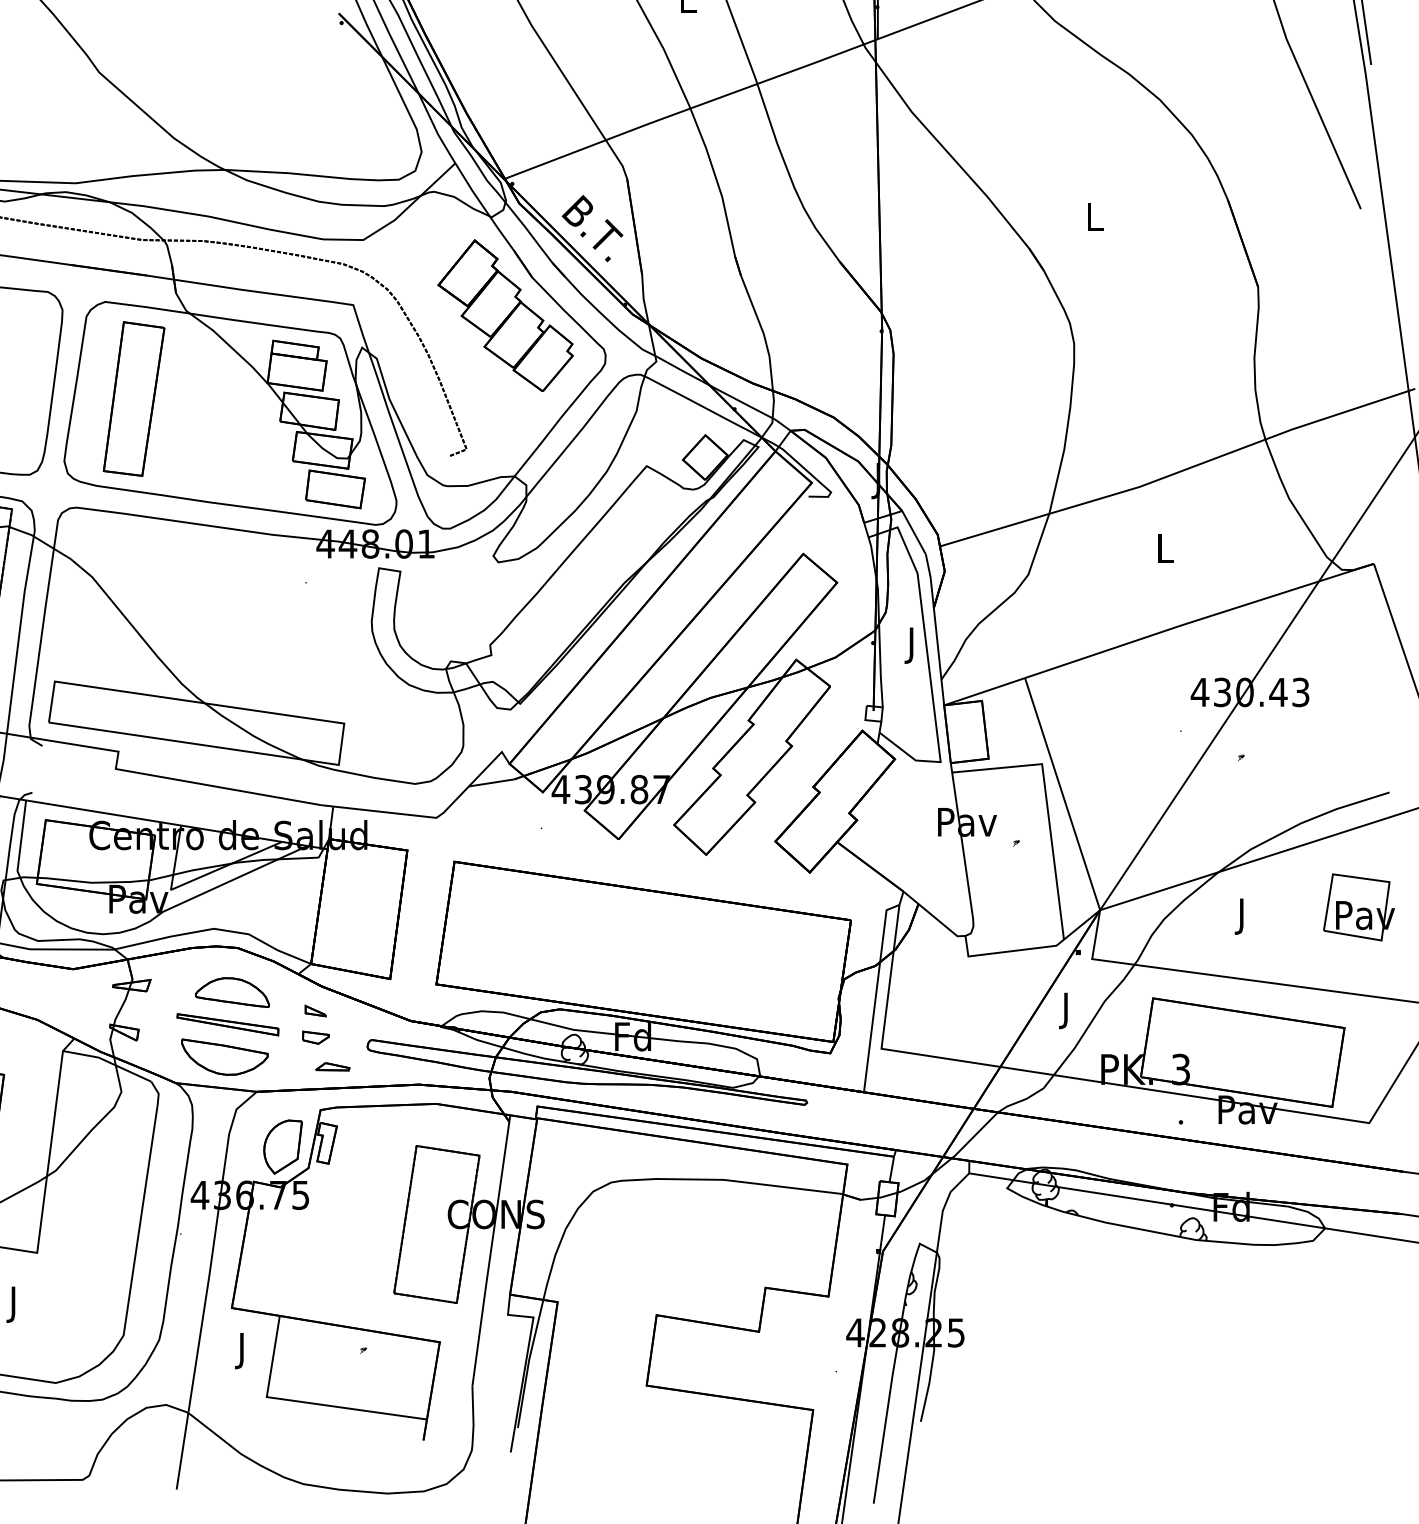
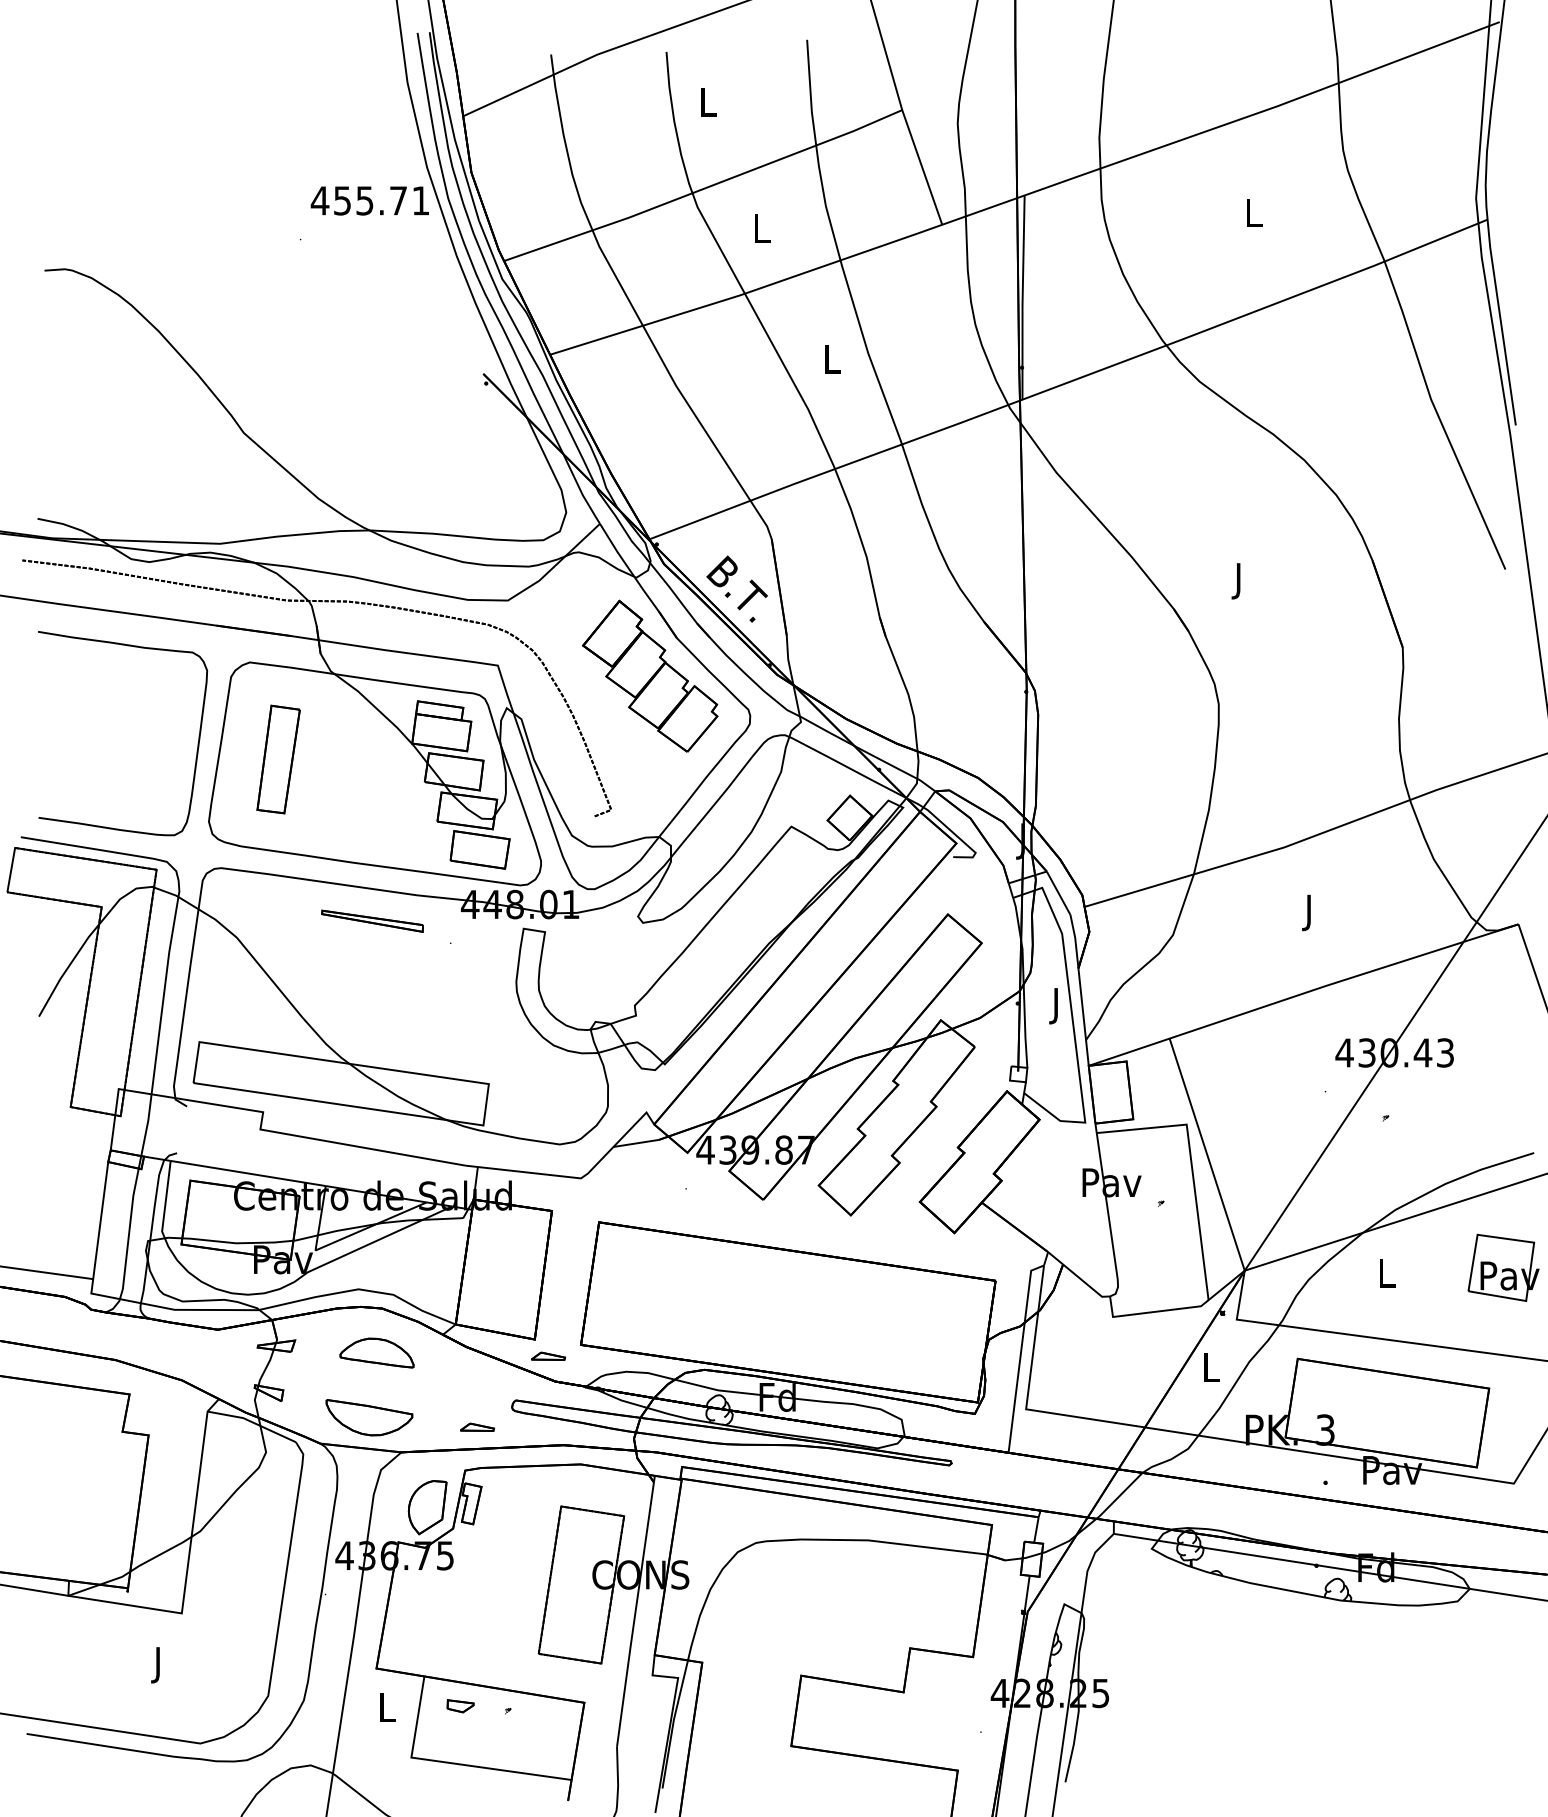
text: (1094, 220) -> (1239, 581), L -> J
part: (133, 398) -> (278, 759), size x0.7
text: (1165, 551) -> (1310, 912), L -> J
text: (1242, 916) -> (1387, 1277), J -> L
part: (403, 994) -> (548, 1355), added
part: (315, 1010) -> (460, 1371), removed
text: (1066, 1010) -> (1211, 1371), J -> L
part: (227, 1023) -> (372, 920), moved
part: (315, 1037) -> (460, 1706), moved
text: (242, 1350) -> (387, 1711), J -> L

